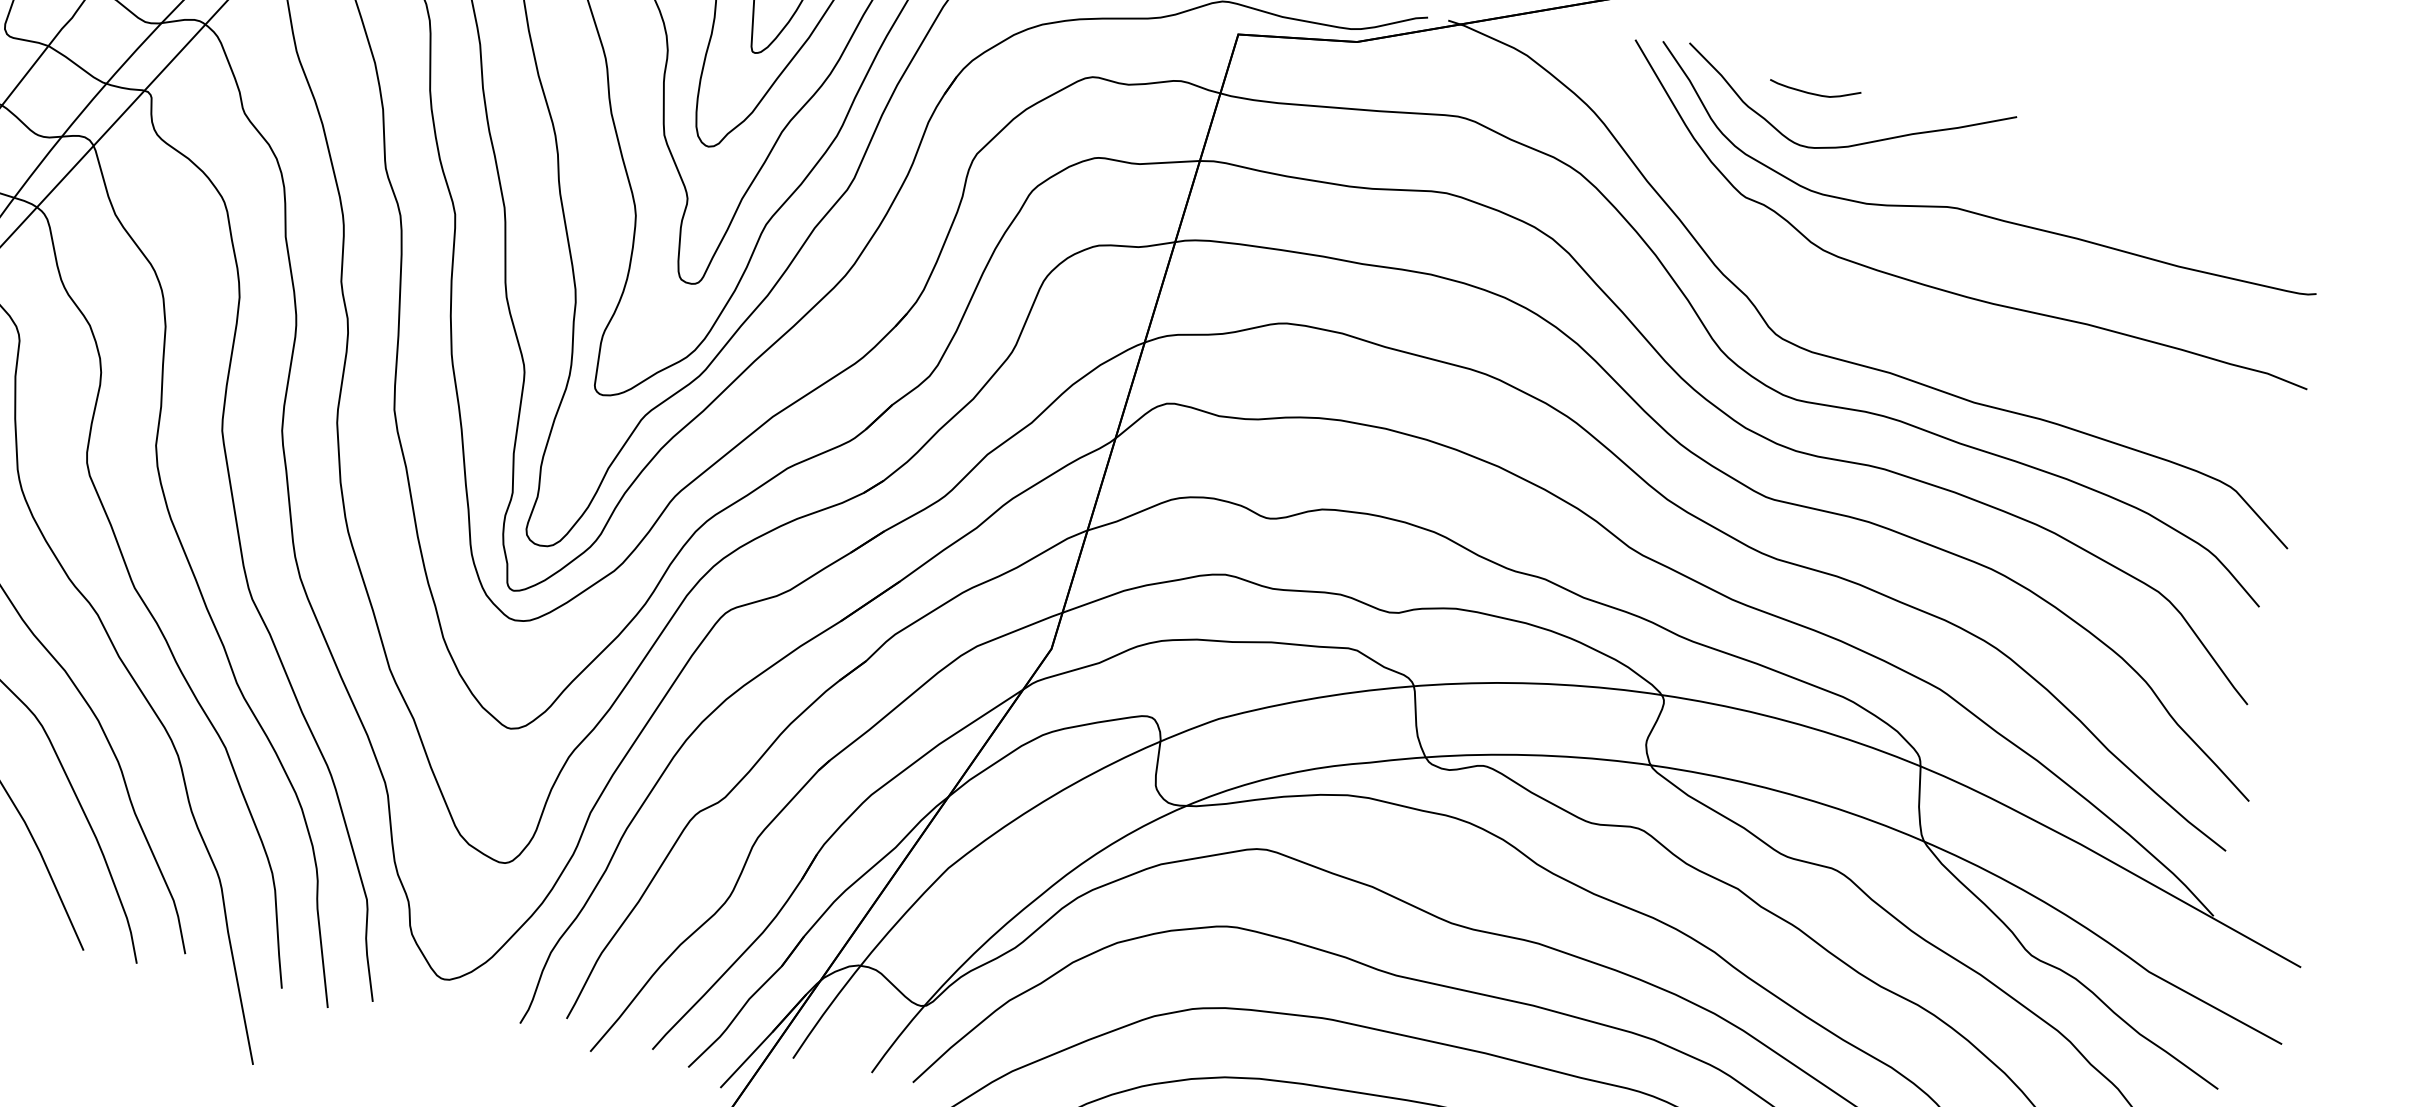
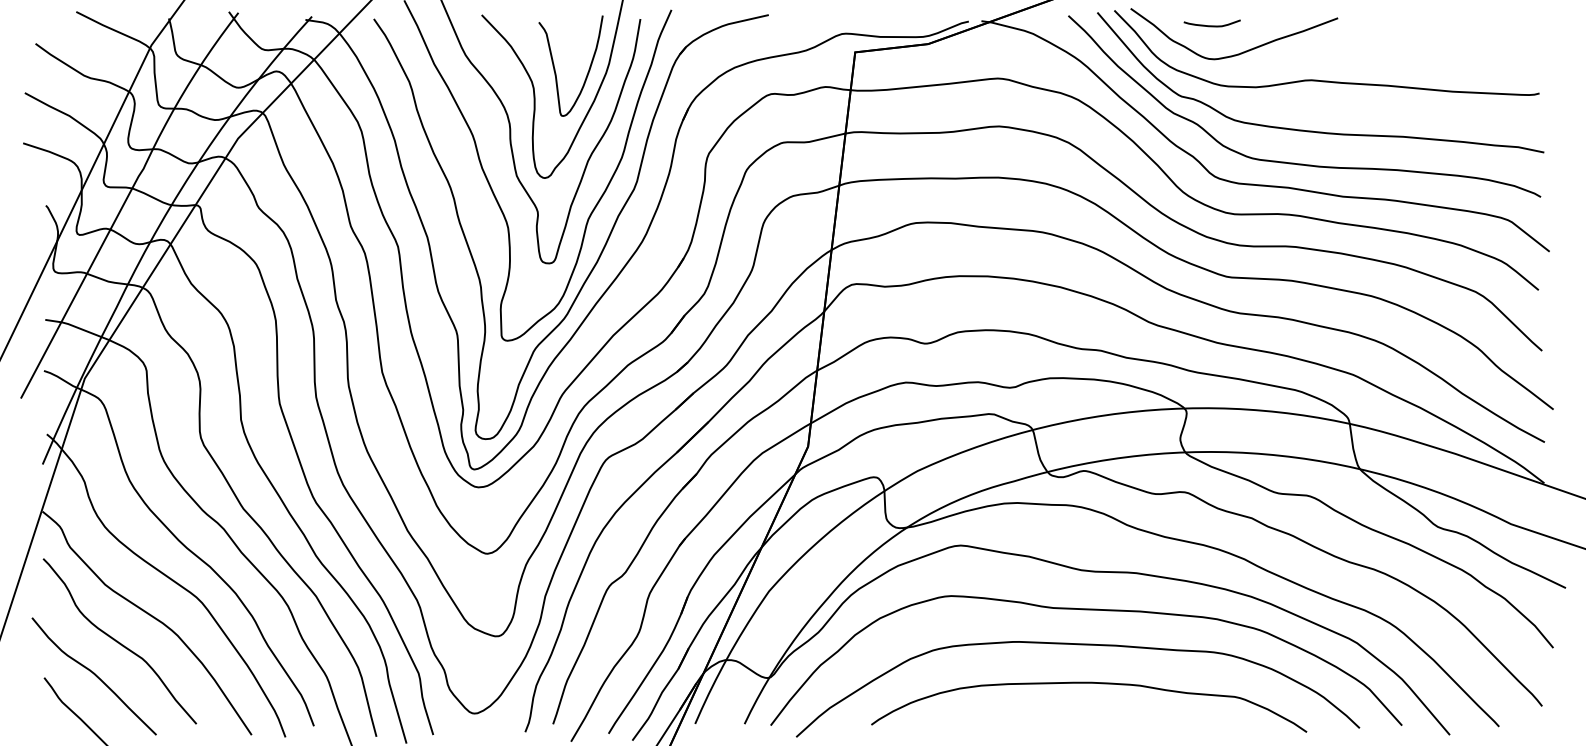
curve: (1906, 334) -> (1294, 162), added

